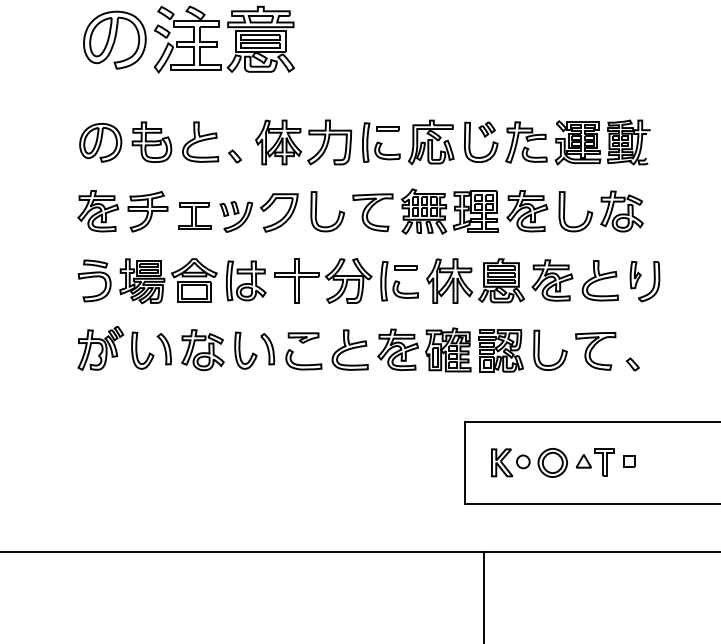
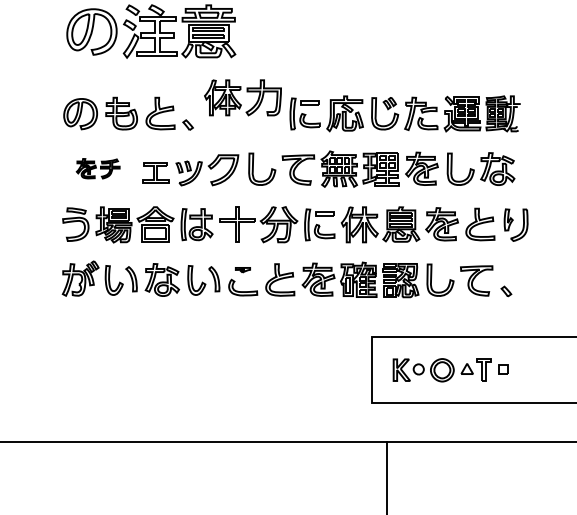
part: (303, 142) -> (242, 97), moved
part: (121, 210) -> (97, 168), size x0.6
part: (303, 336) -> (242, 269), size x0.6

